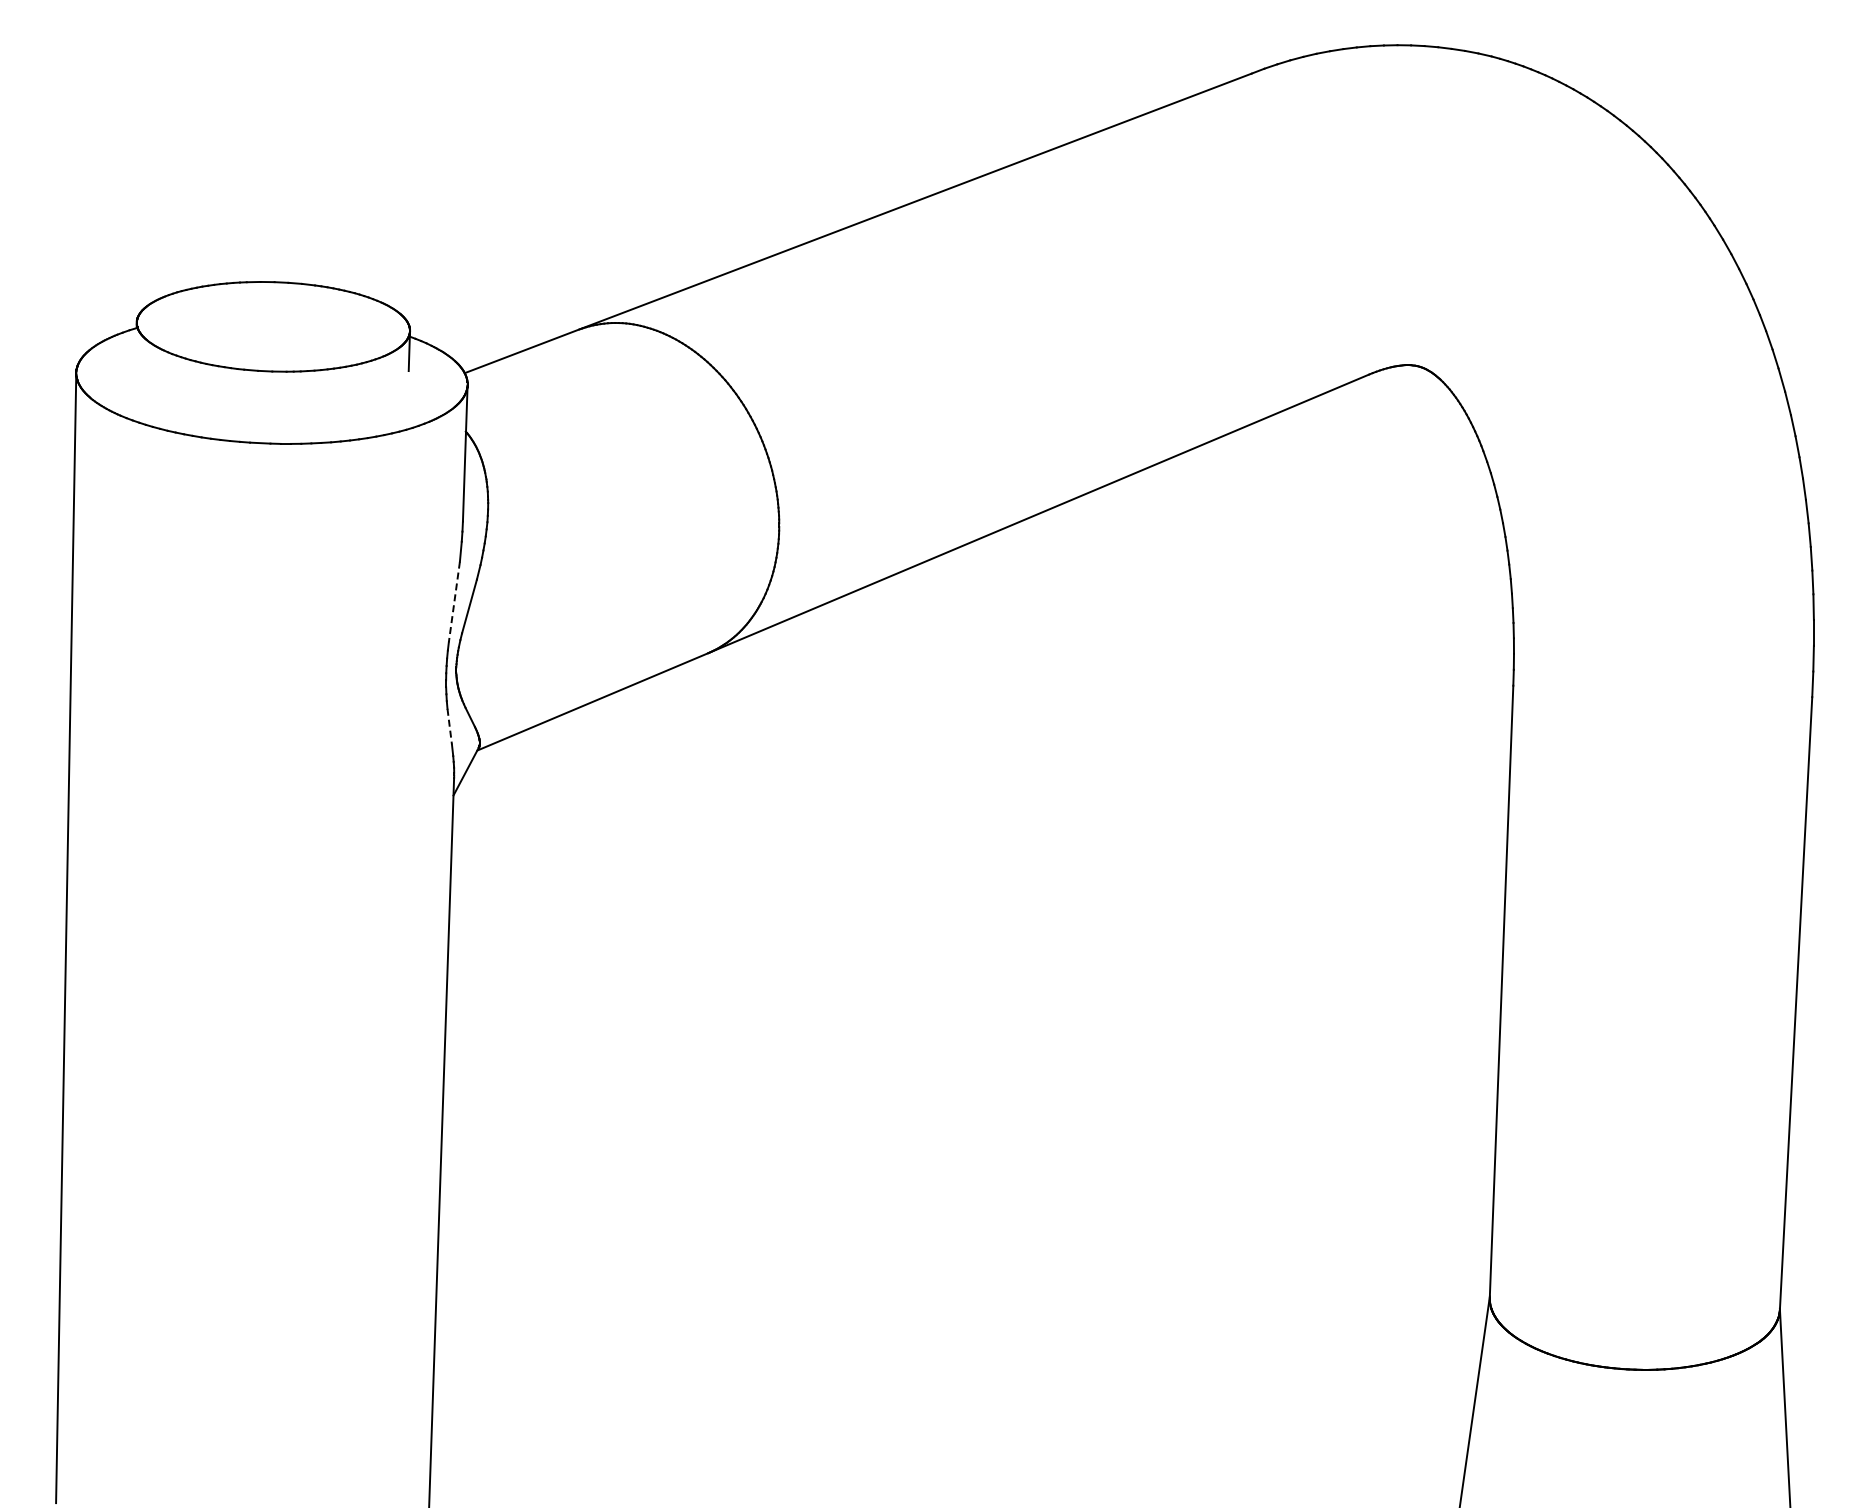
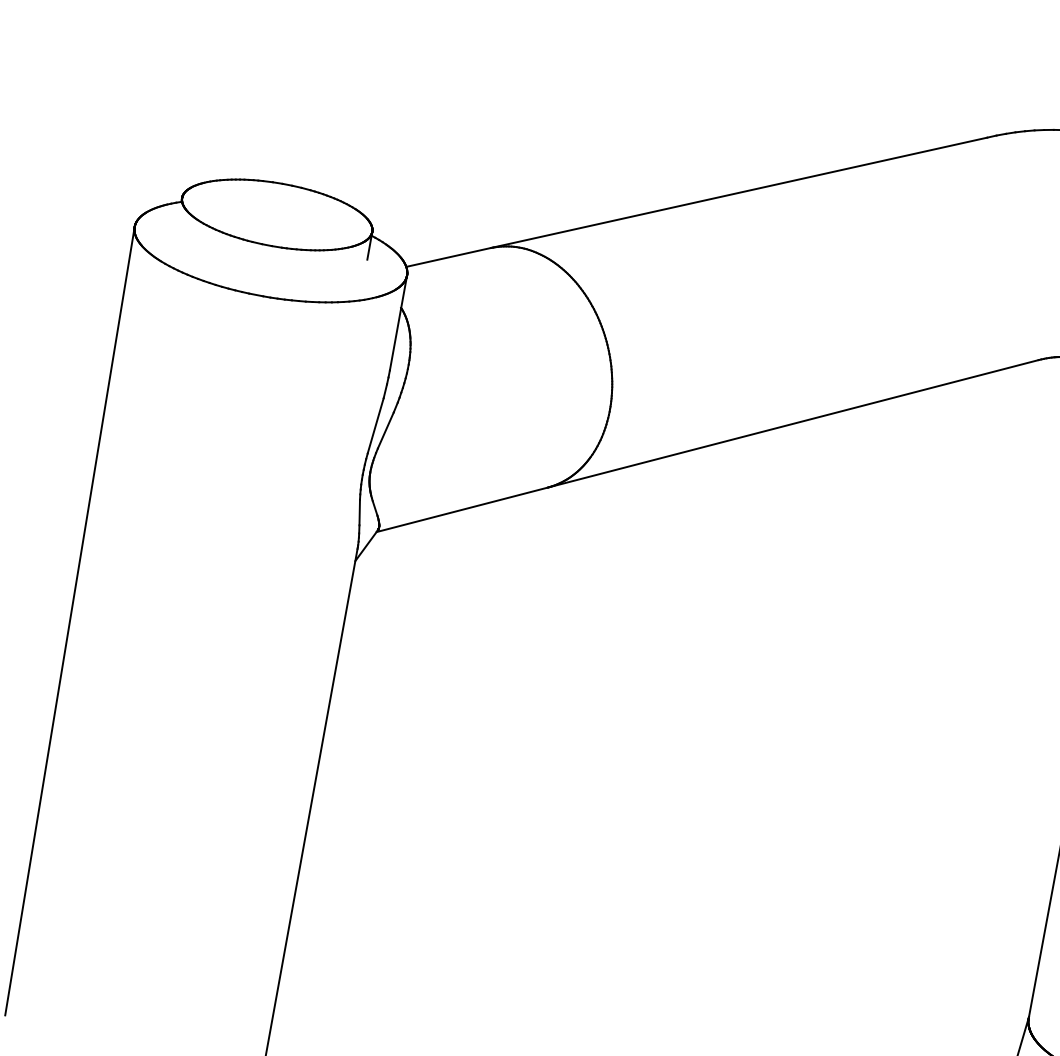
line: (454, 601) -> (375, 425), dashed -> solid
line: (449, 727) -> (359, 513), dashed -> solid

